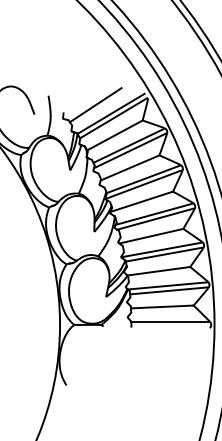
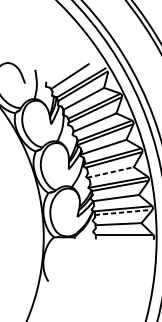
line: (150, 236) -> (109, 172), solid -> dashed
line: (168, 290) -> (123, 212), solid -> dashed

